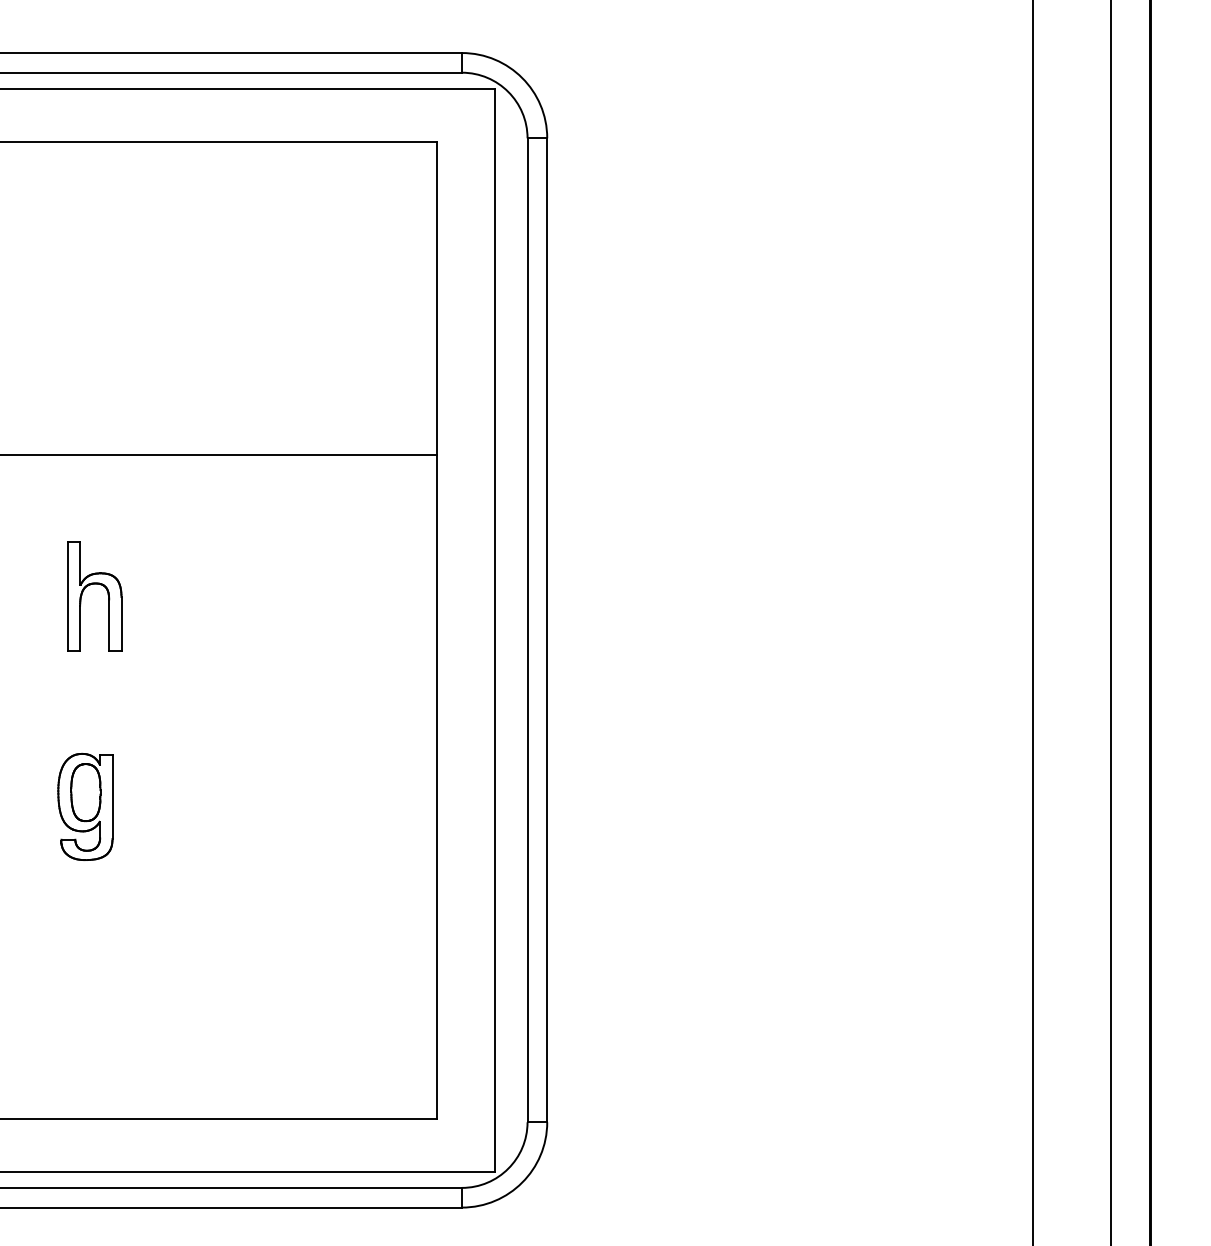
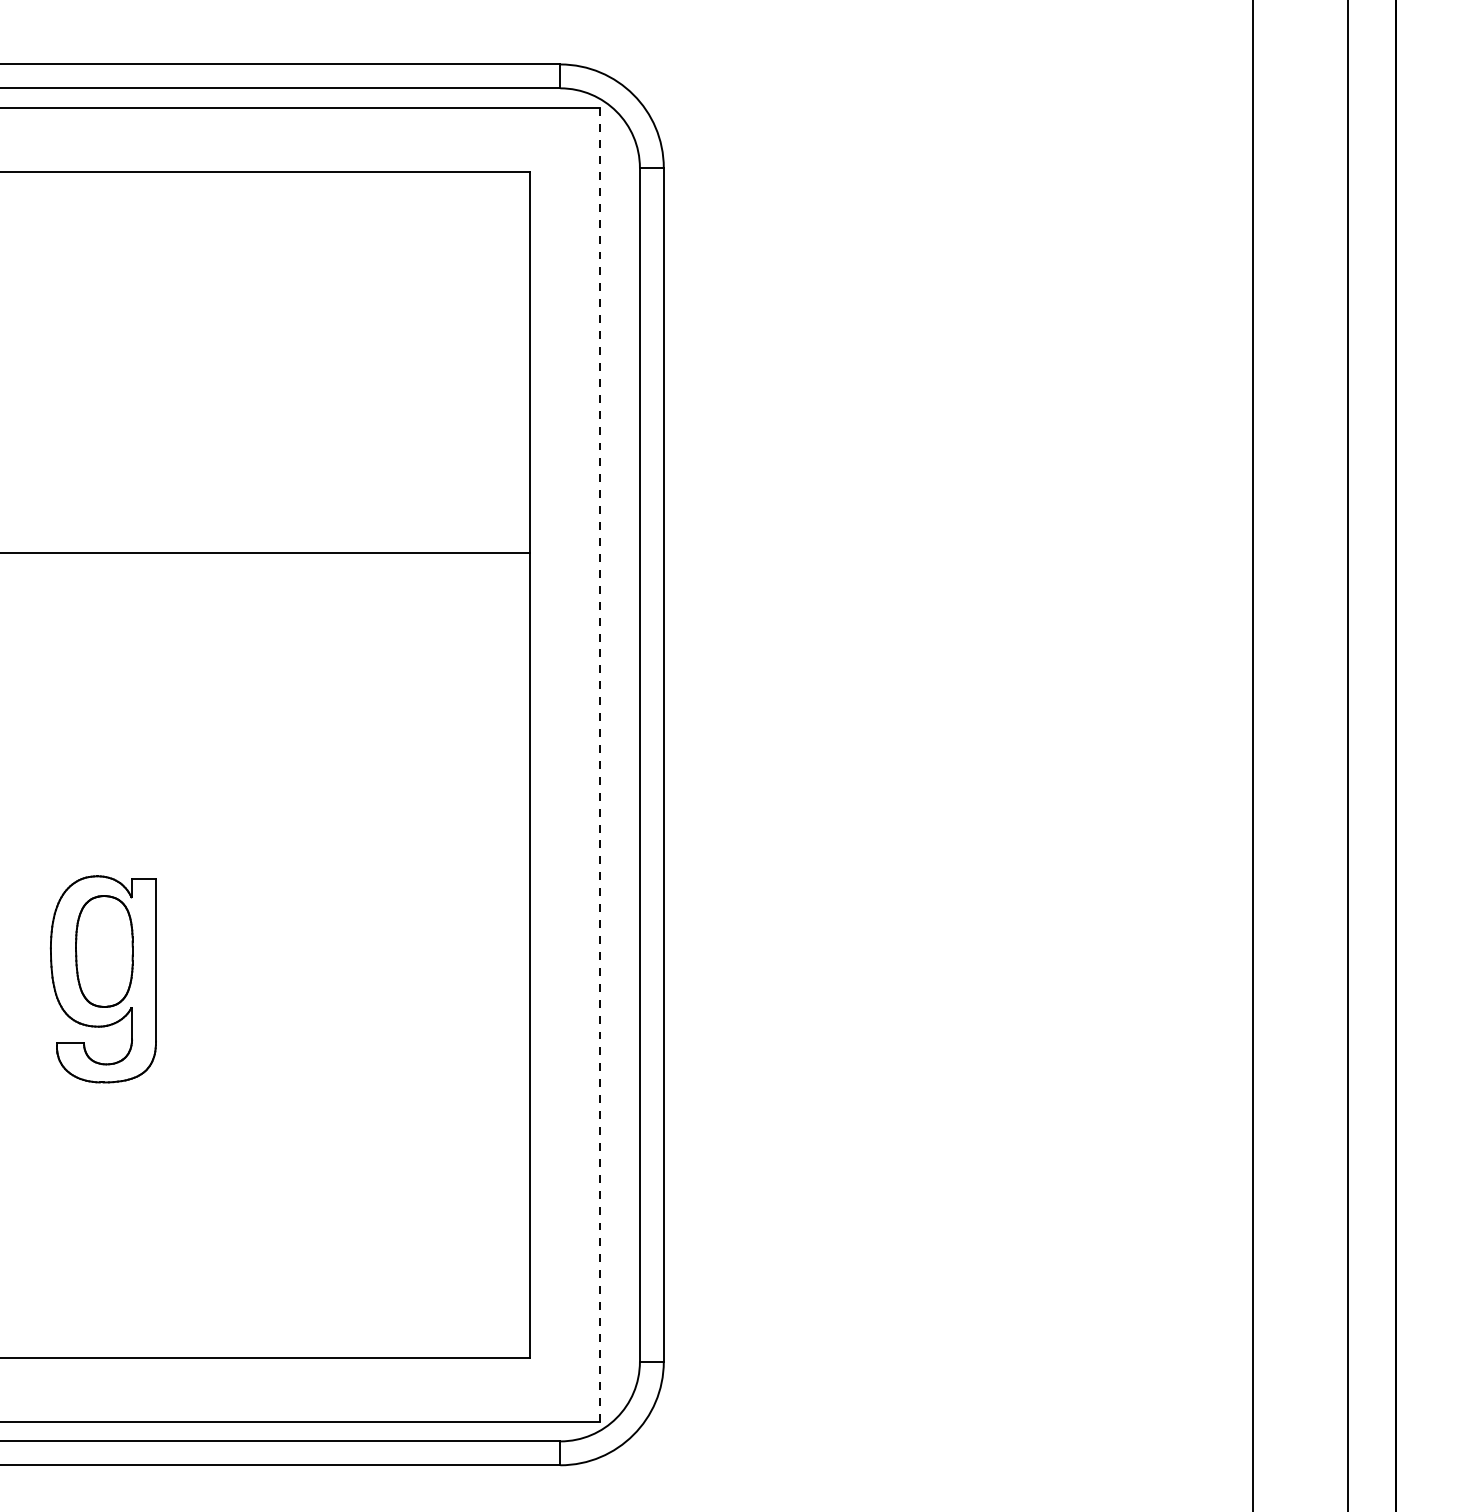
part: (94, 584) -> (114, 709), removed
line: (495, 630) -> (600, 764), solid -> dashed
part: (85, 806) -> (103, 978), size x1.6

